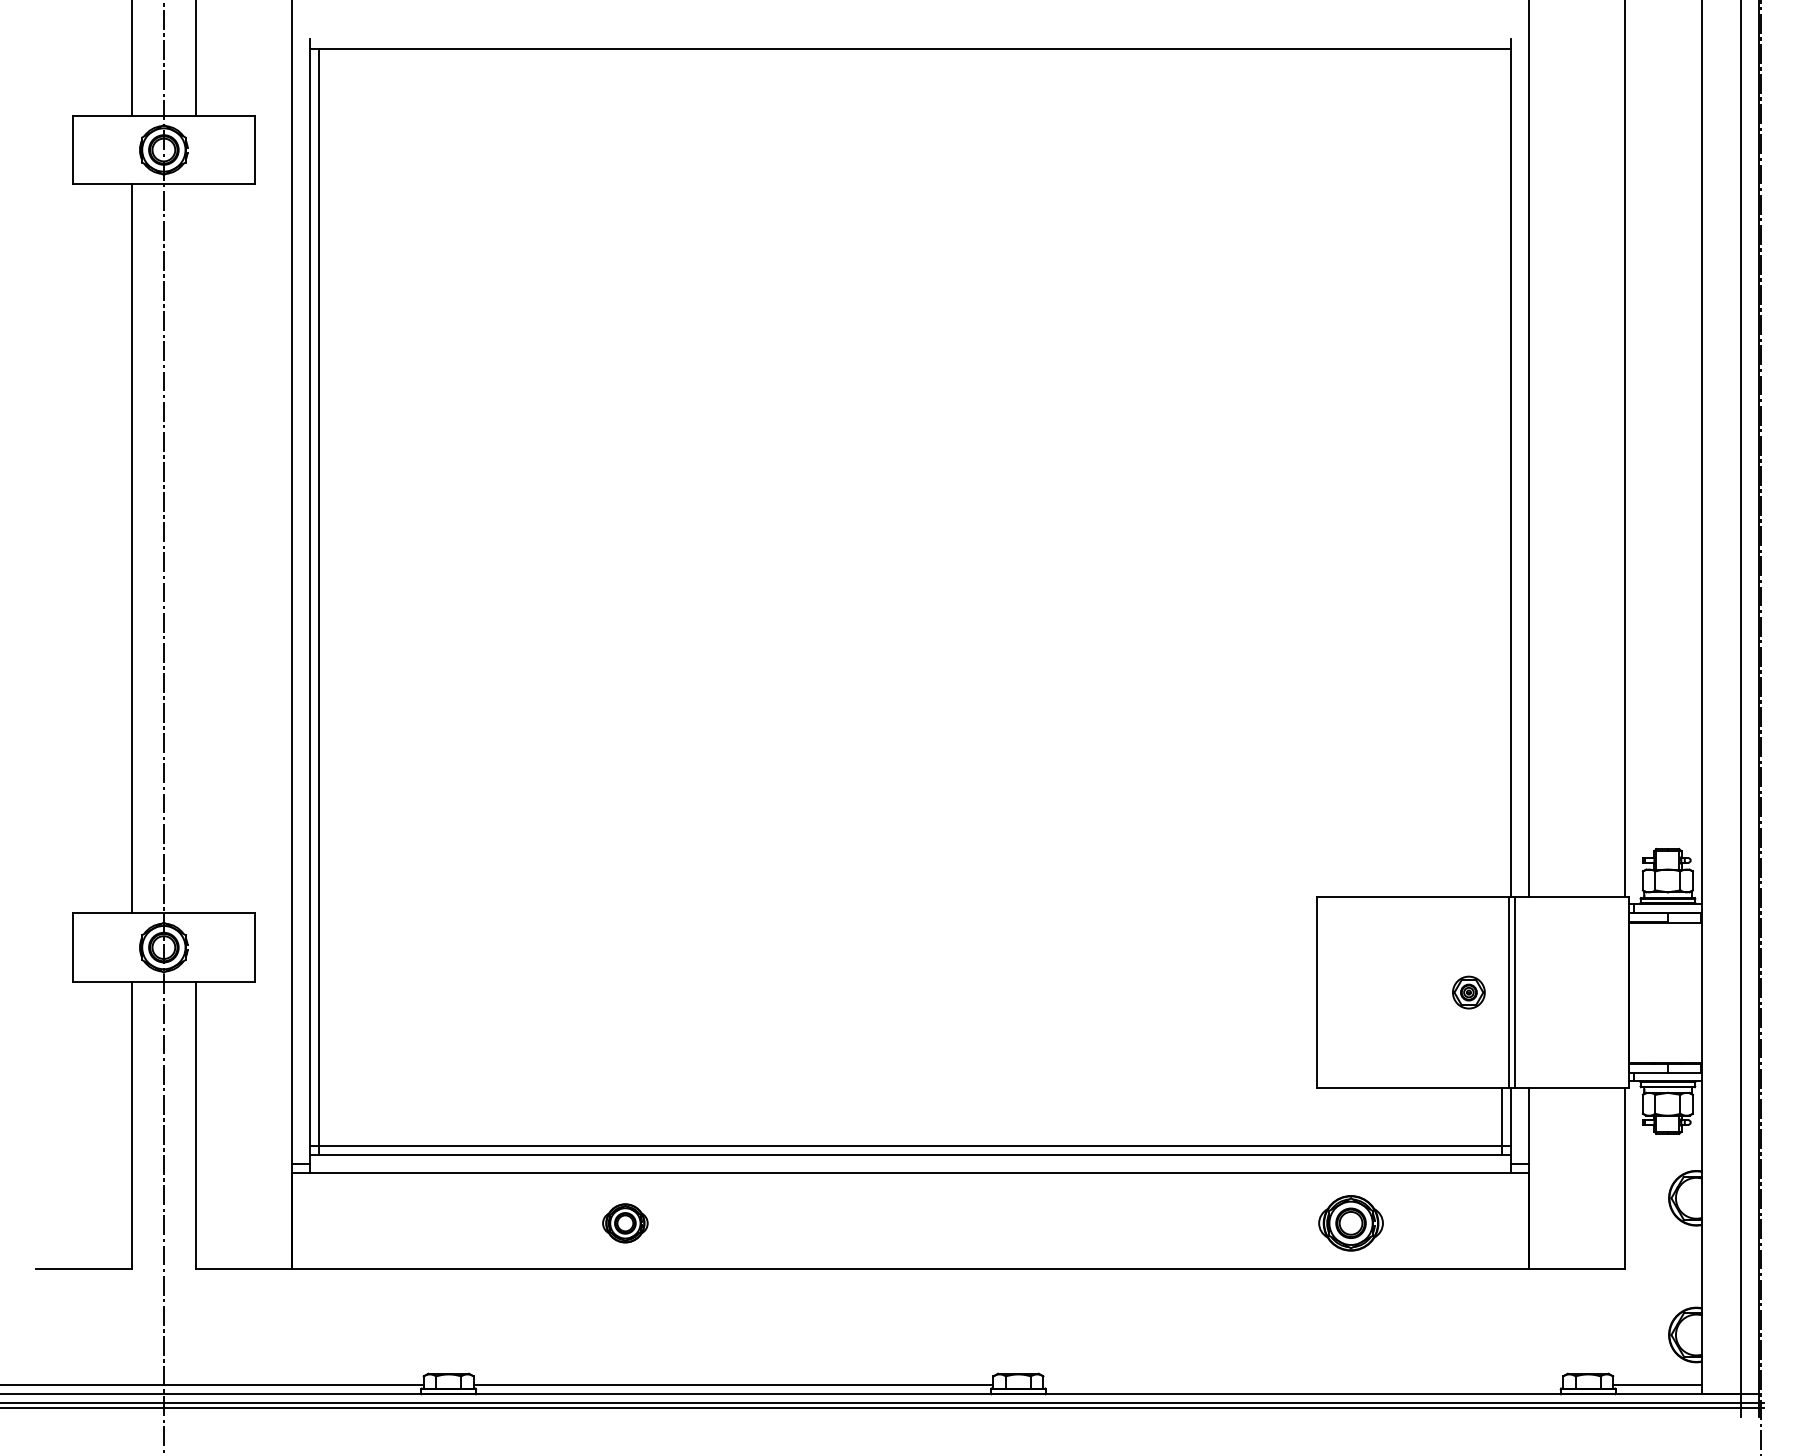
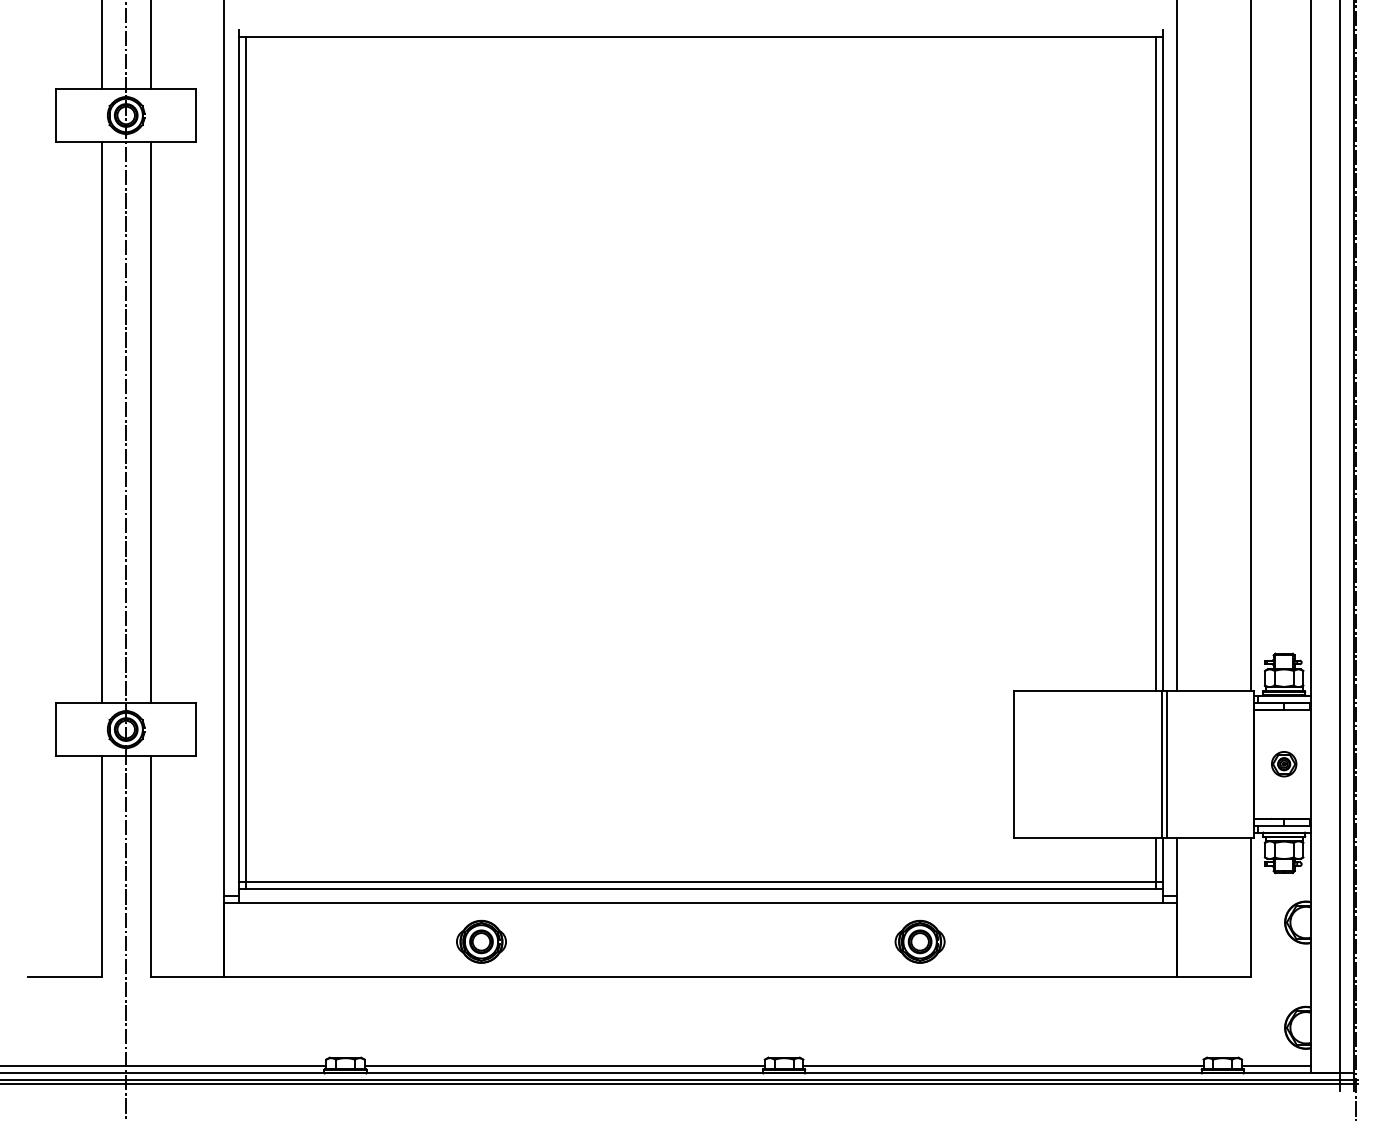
line: (1501, 472) -> (1156, 363), added
line: (195, 548) -> (150, 422), added
part: (1468, 992) -> (1283, 764), moved
part: (625, 1223) -> (481, 941), size x1.43
part: (1350, 1223) -> (919, 941), moved
line: (1303, 1385) -> (1003, 1066), added

